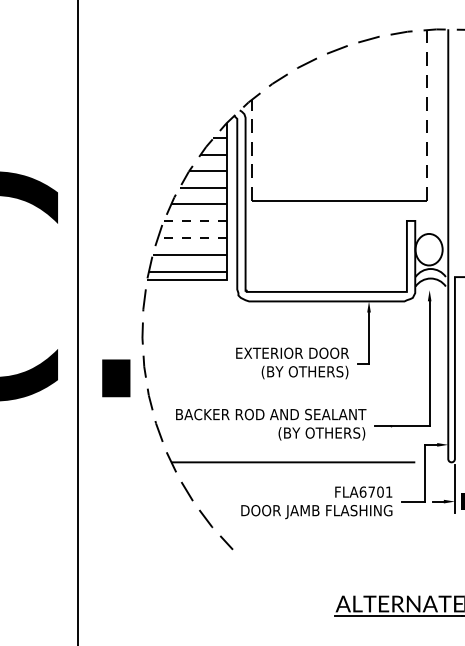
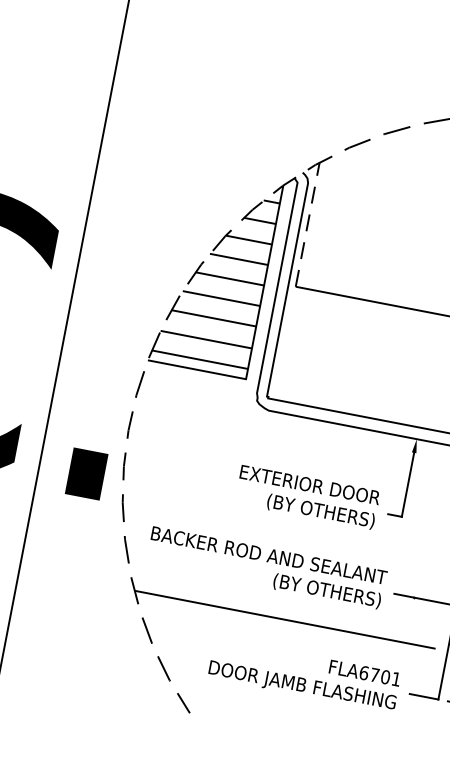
line: (194, 220) -> (220, 297), dashed -> solid
line: (191, 237) -> (212, 318), dashed -> solid

